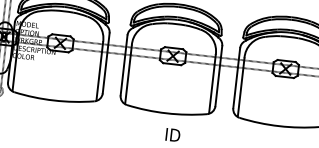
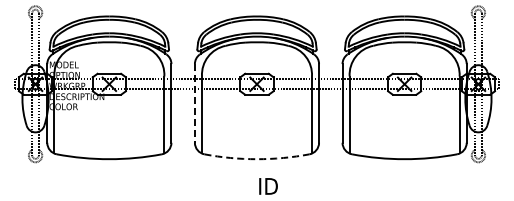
line: (123, 65) -> (194, 103), solid -> dashed
arc: (166, 113) -> (256, 159), solid -> dashed

